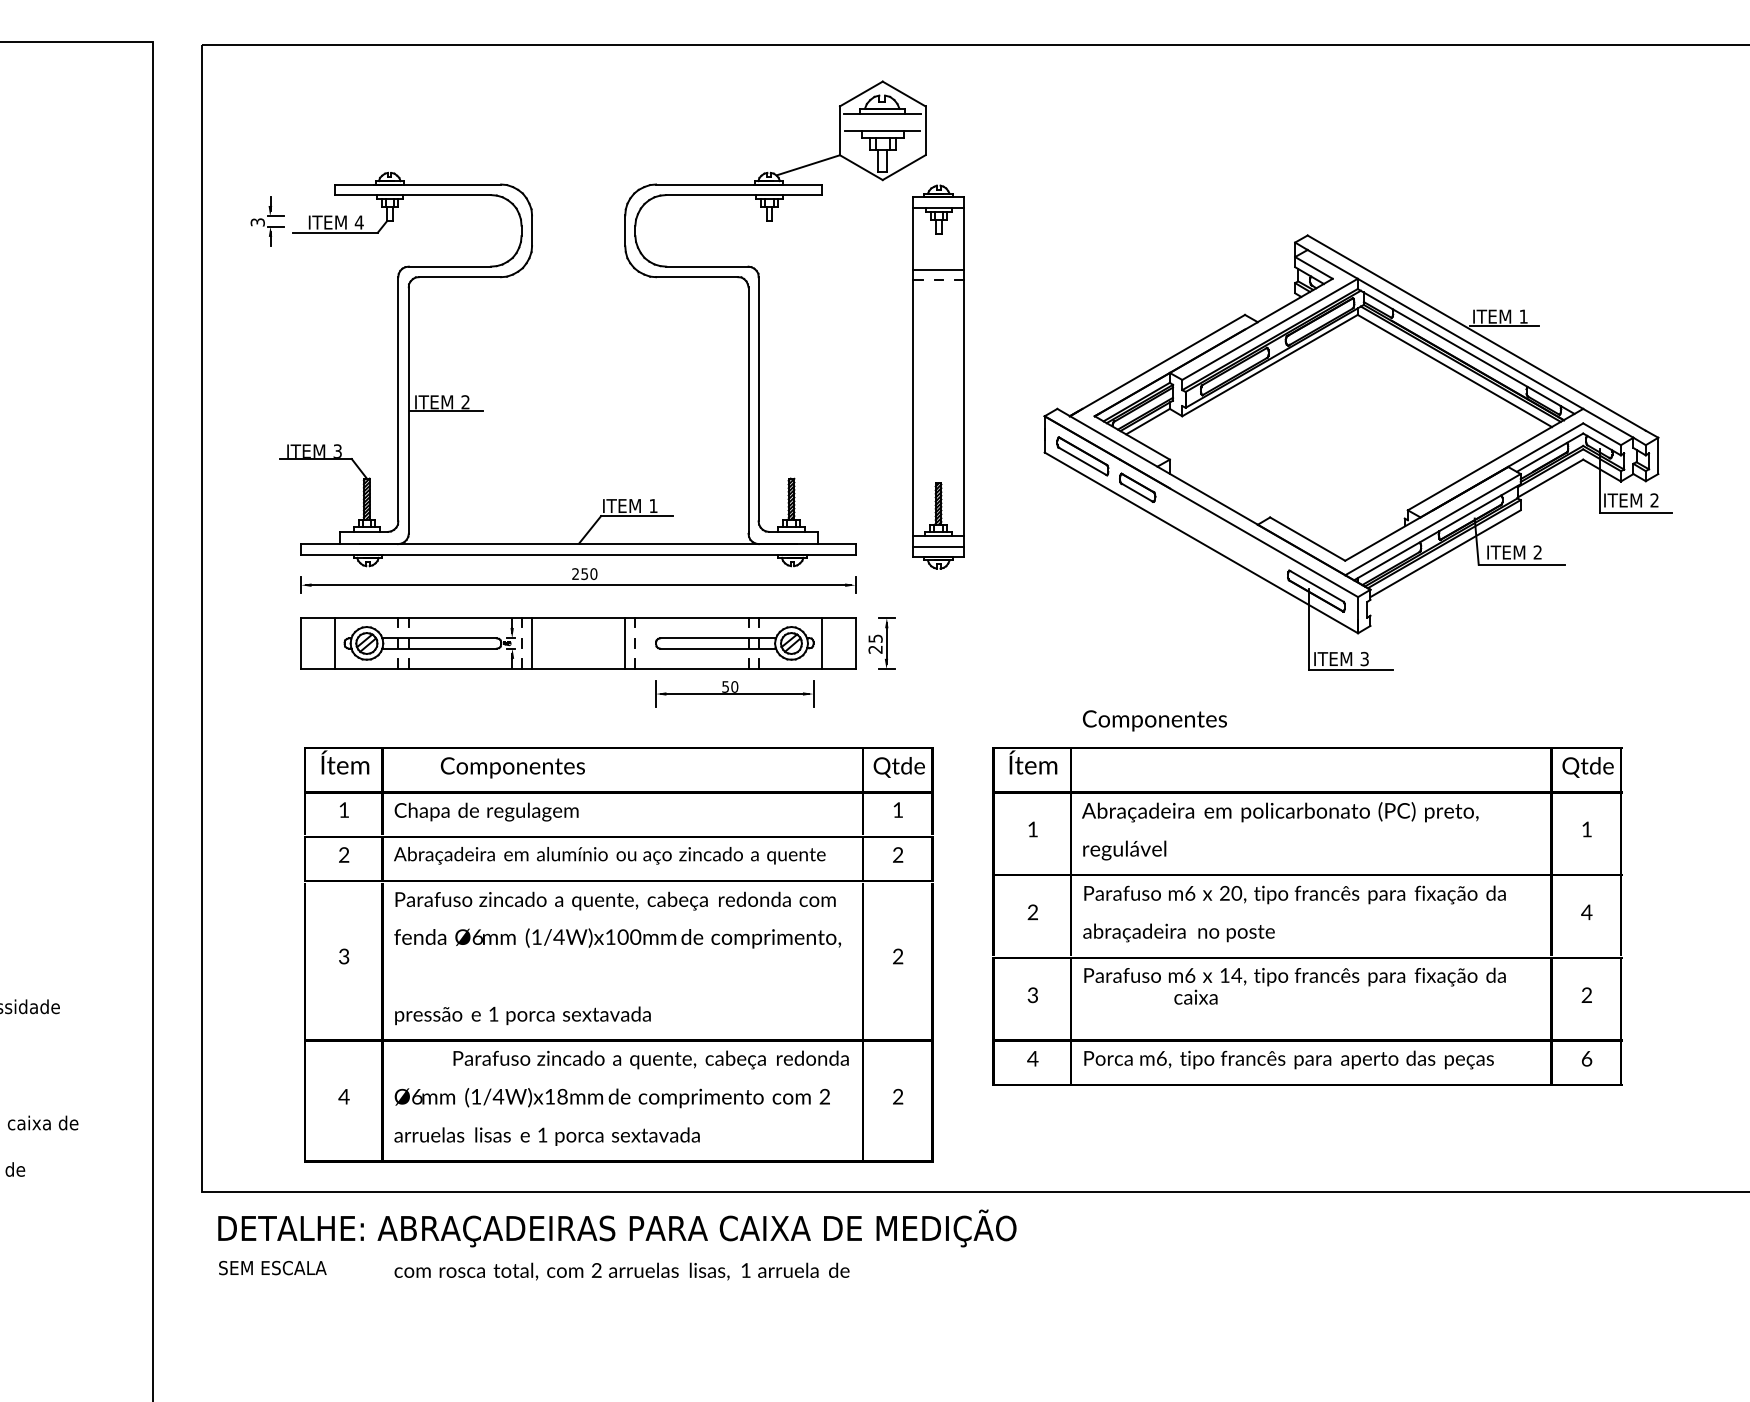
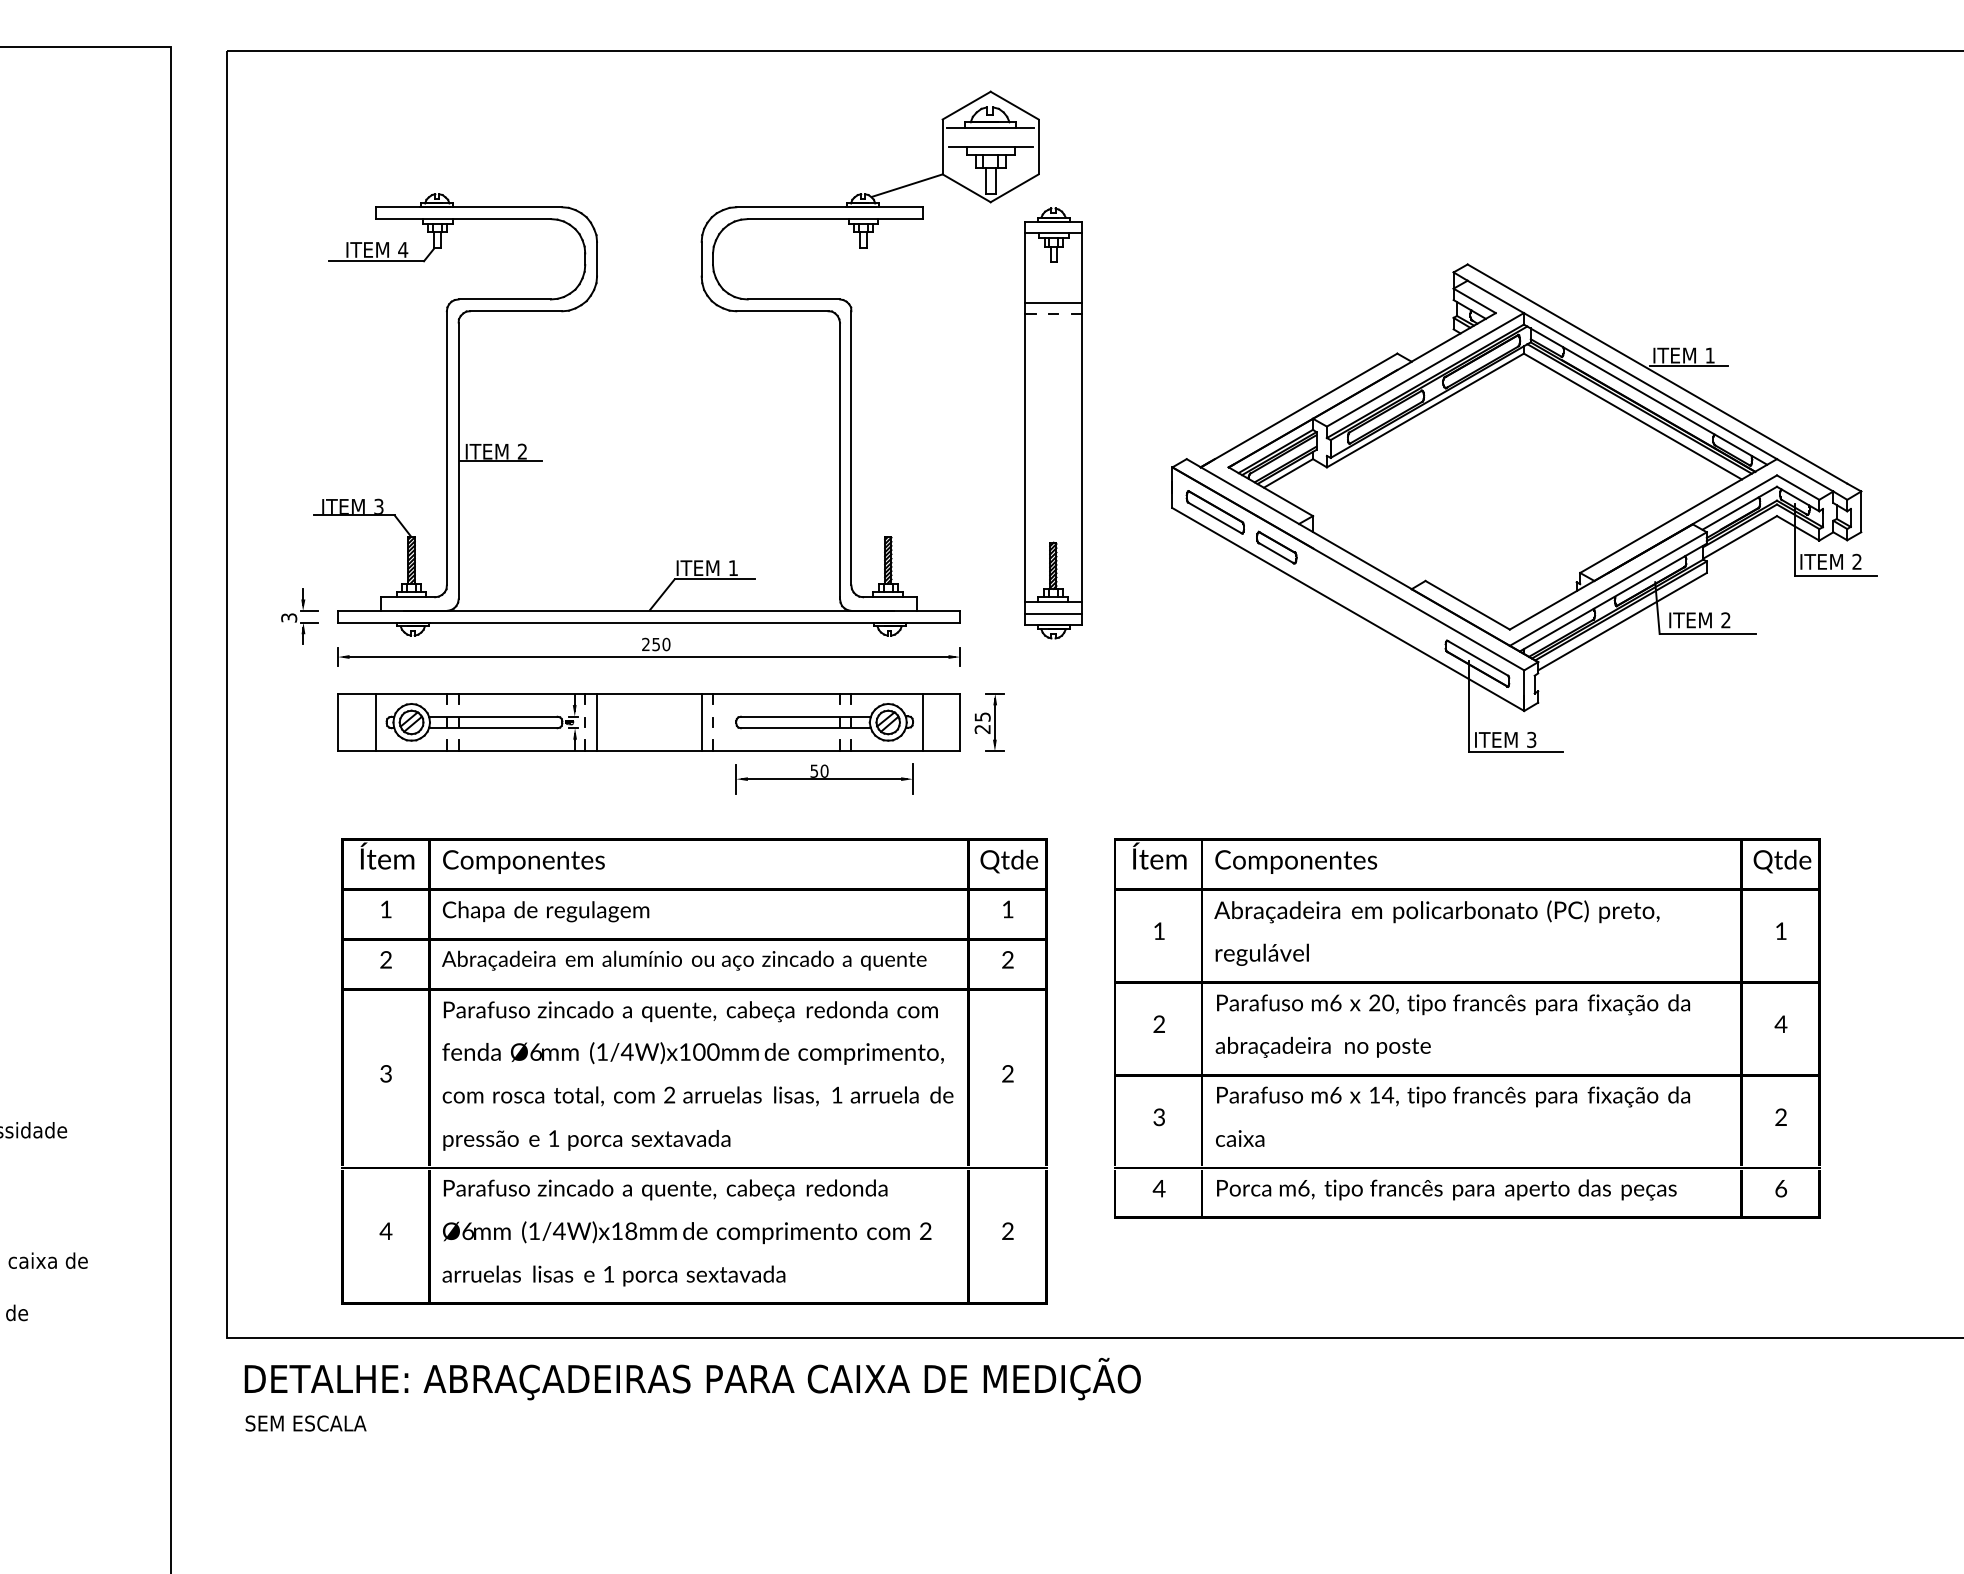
part: (267, 221) -> (300, 616), moved
text: (1154, 720) -> (1295, 861), moved
text: (512, 767) -> (523, 861), moved
text: (1195, 996) -> (1239, 1137), moved
text: (650, 1059) -> (664, 1189), moved
text: (621, 1271) -> (697, 1096), moved

